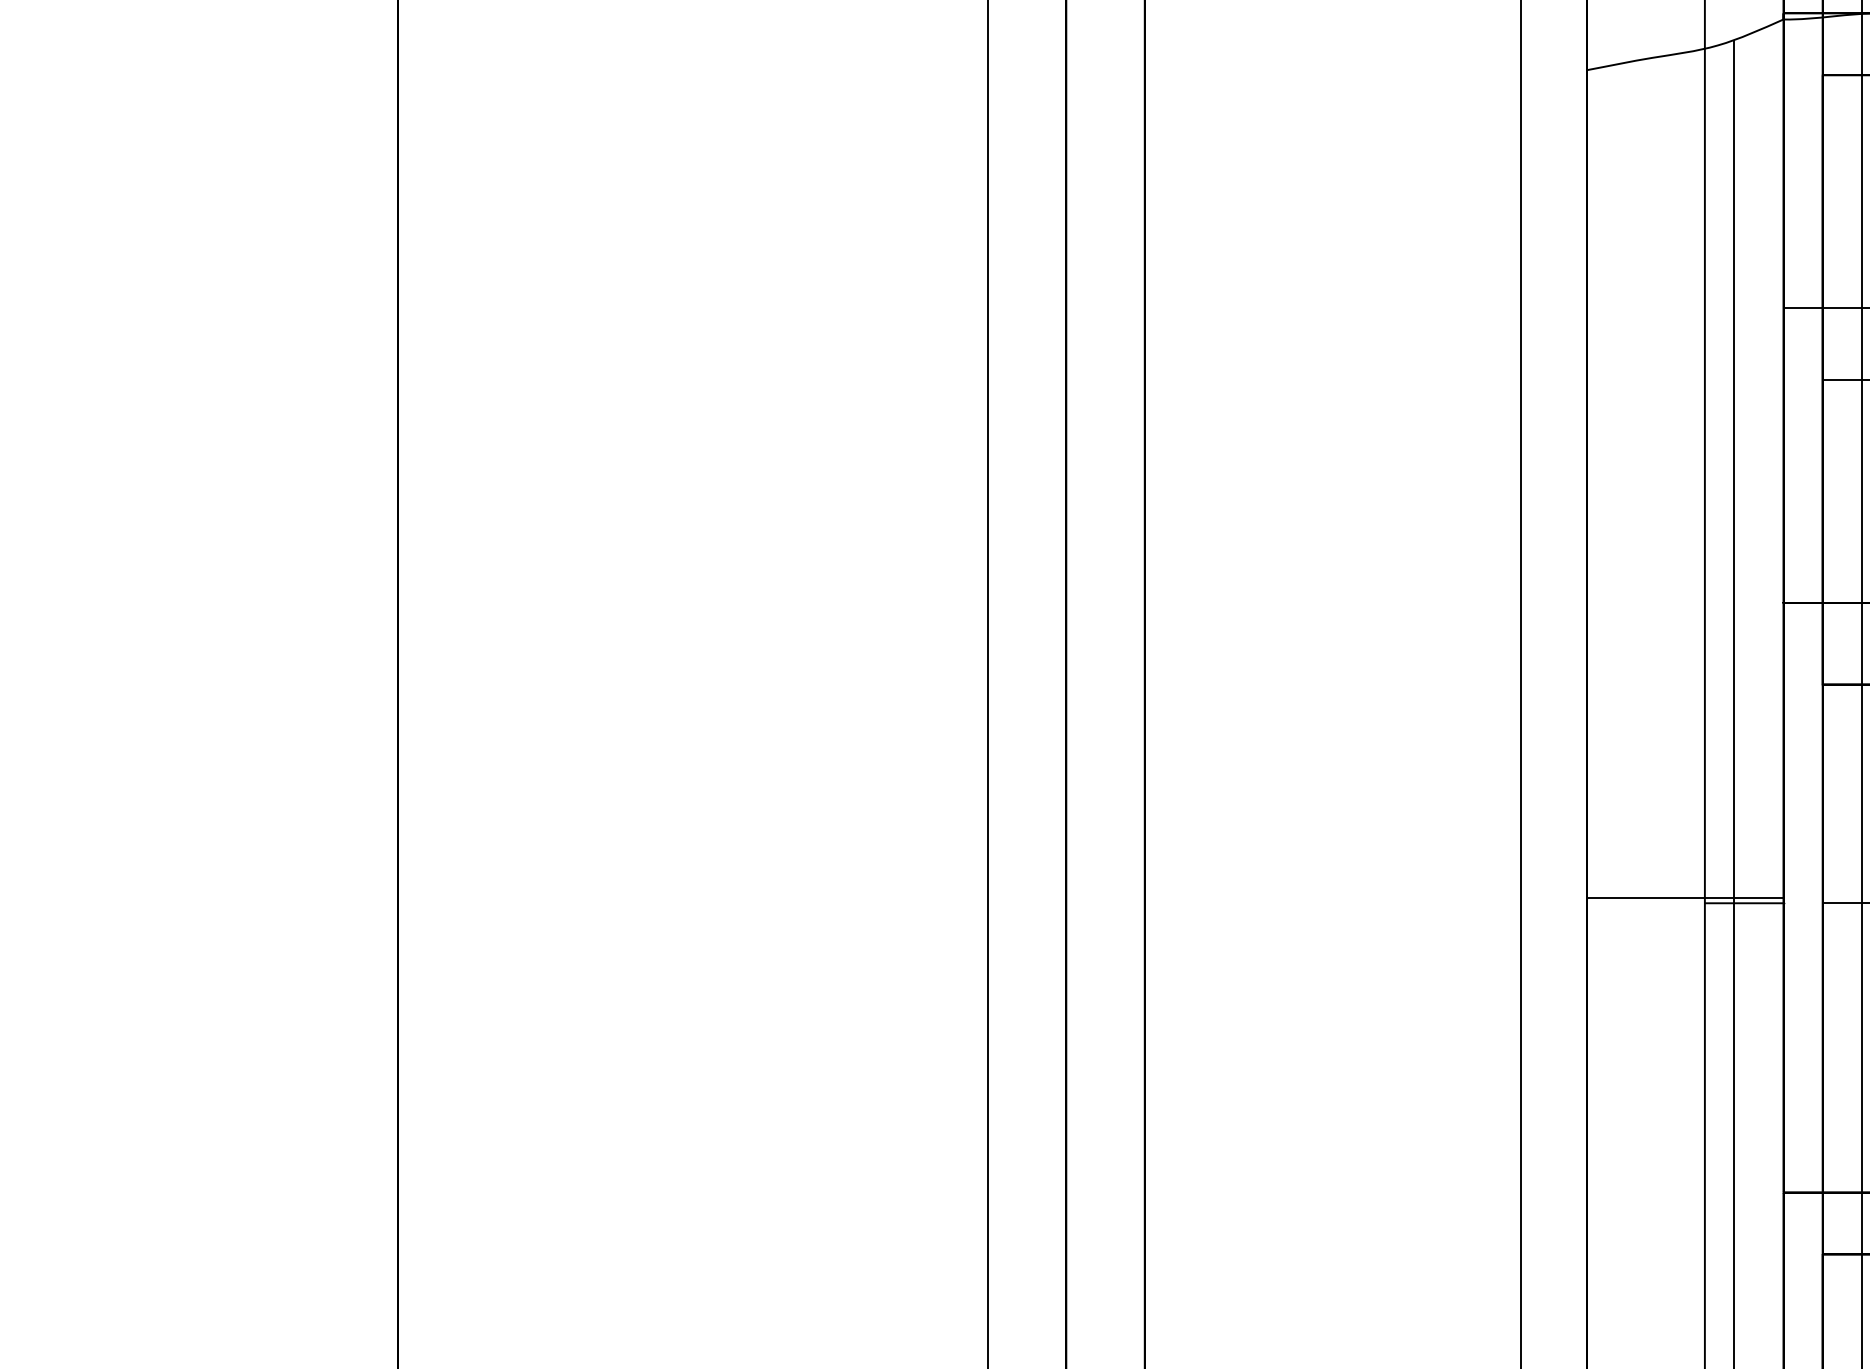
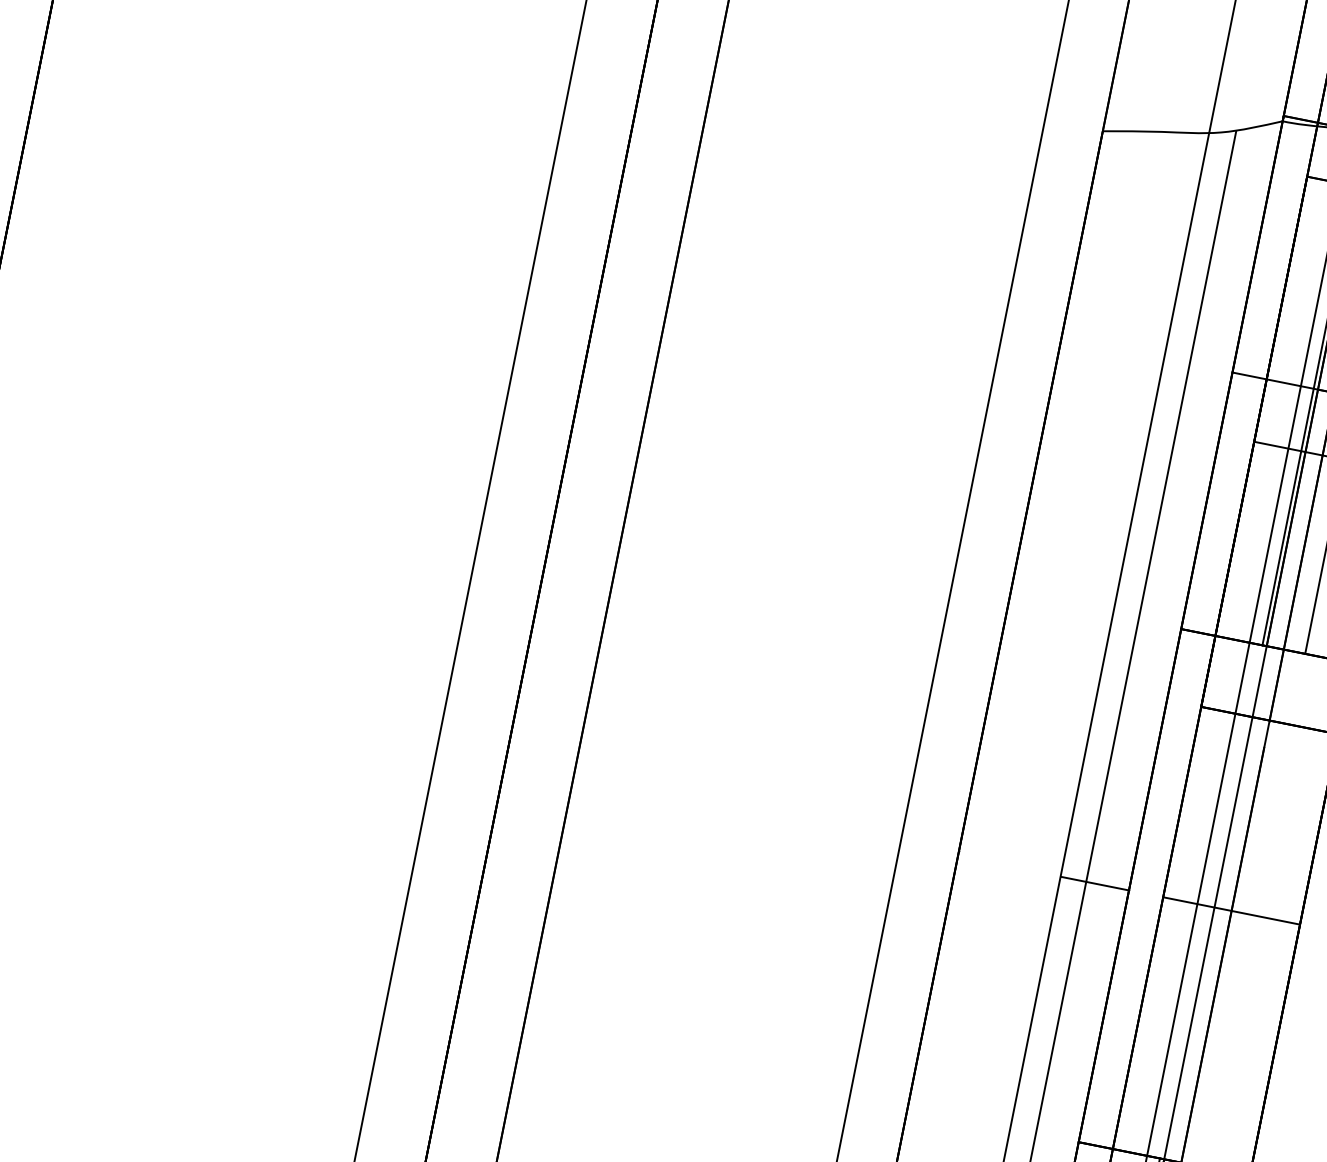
line: (1684, 897) -> (1043, 868), removed

